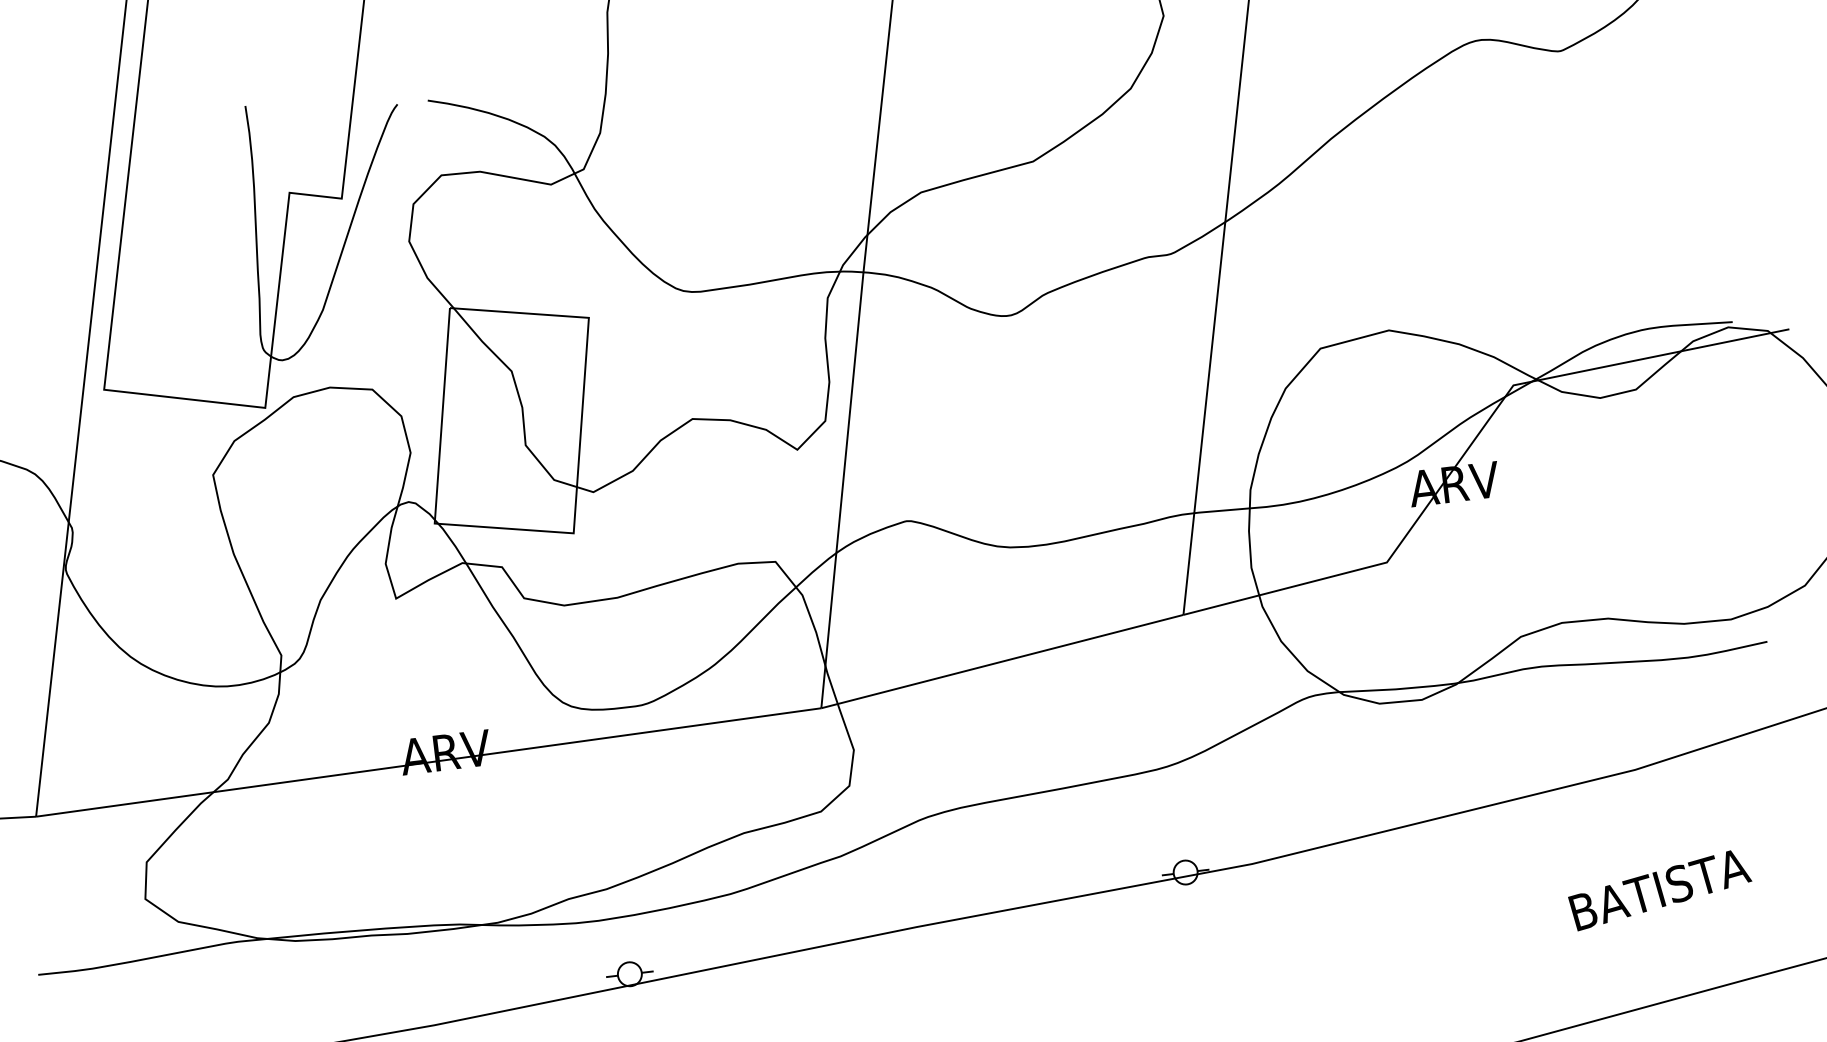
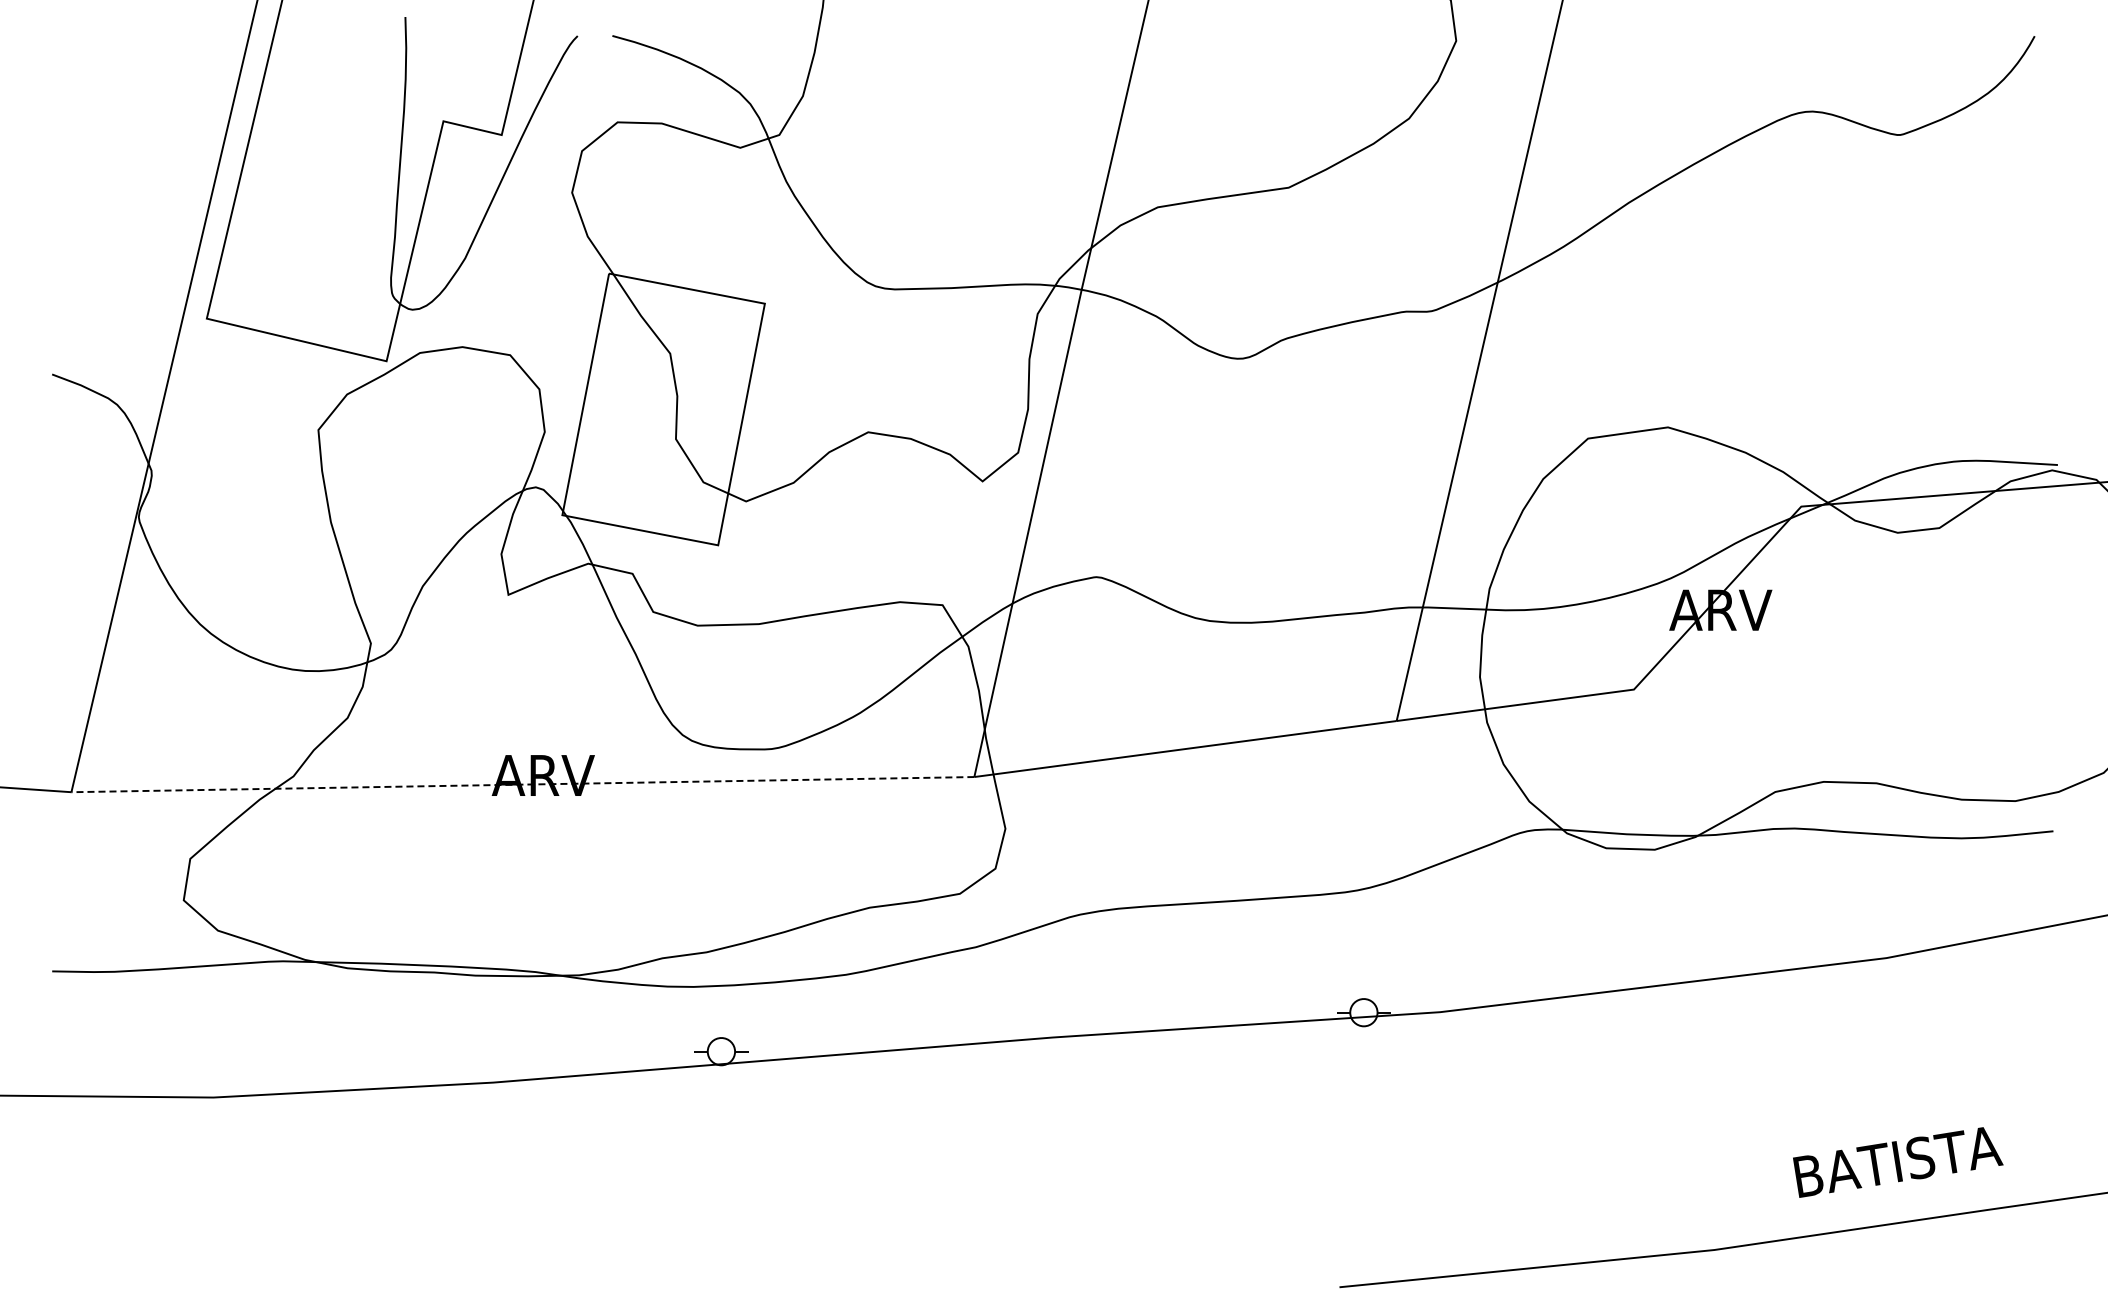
line: (428, 762) -> (522, 784), solid -> dashed
text: (1660, 890) -> (1898, 1162), moved

